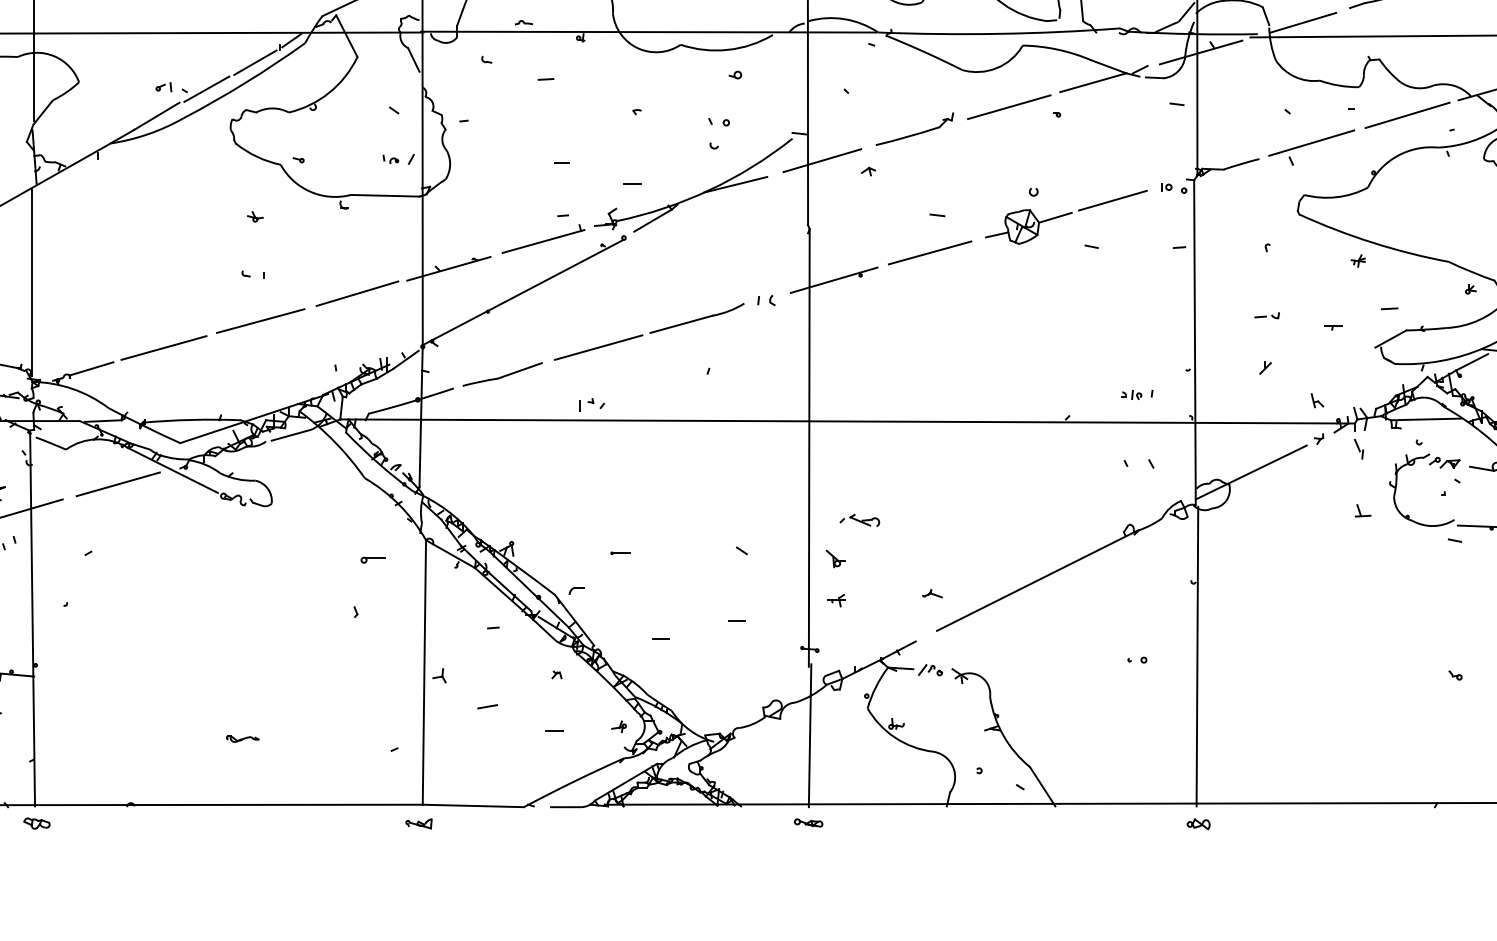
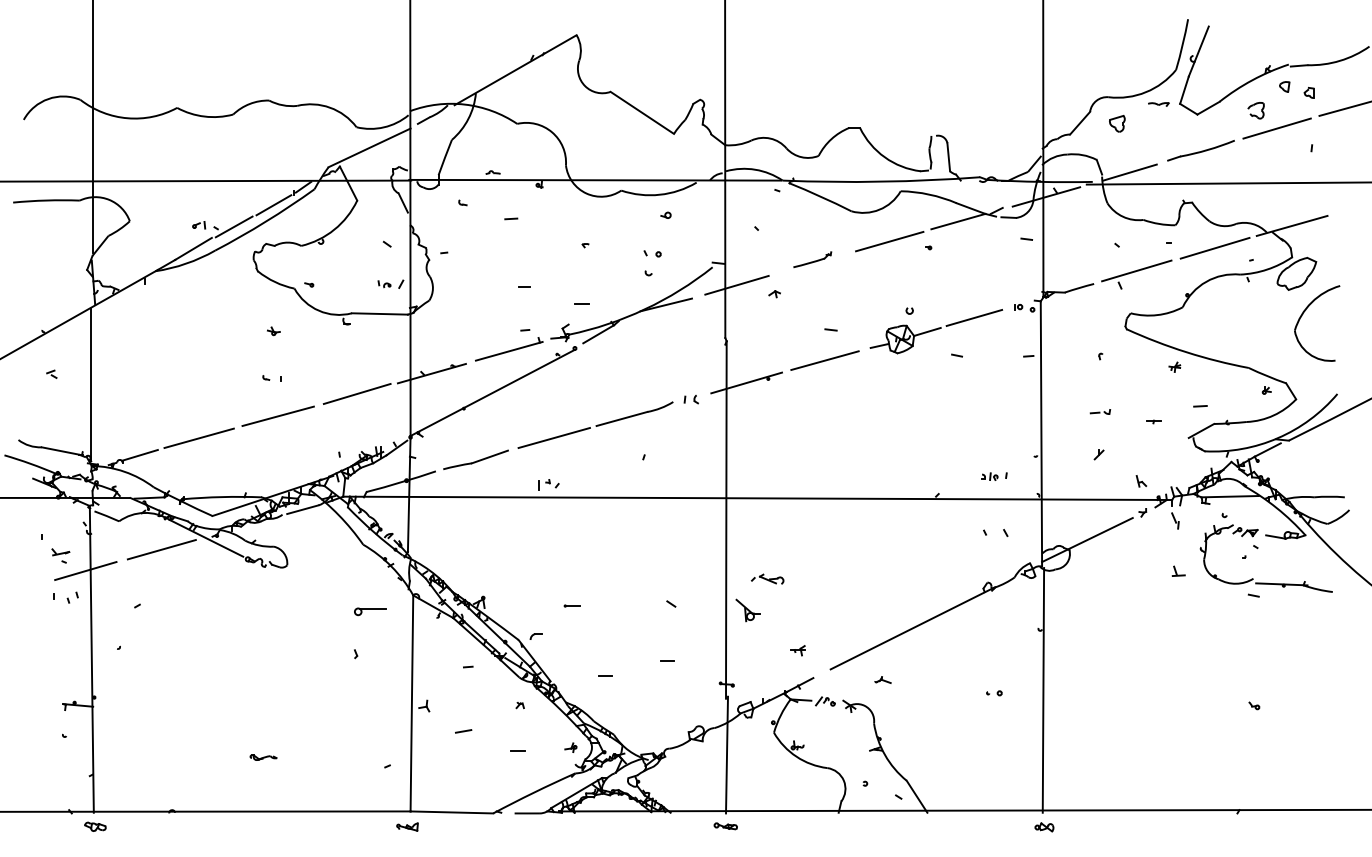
part: (914, 129) -> (812, 259), size x0.6
part: (835, 558) -> (747, 610), size x1.6
part: (372, 559) -> (369, 611), size x1.6
part: (931, 593) -> (882, 679), moved
part: (835, 600) -> (797, 650), moved

